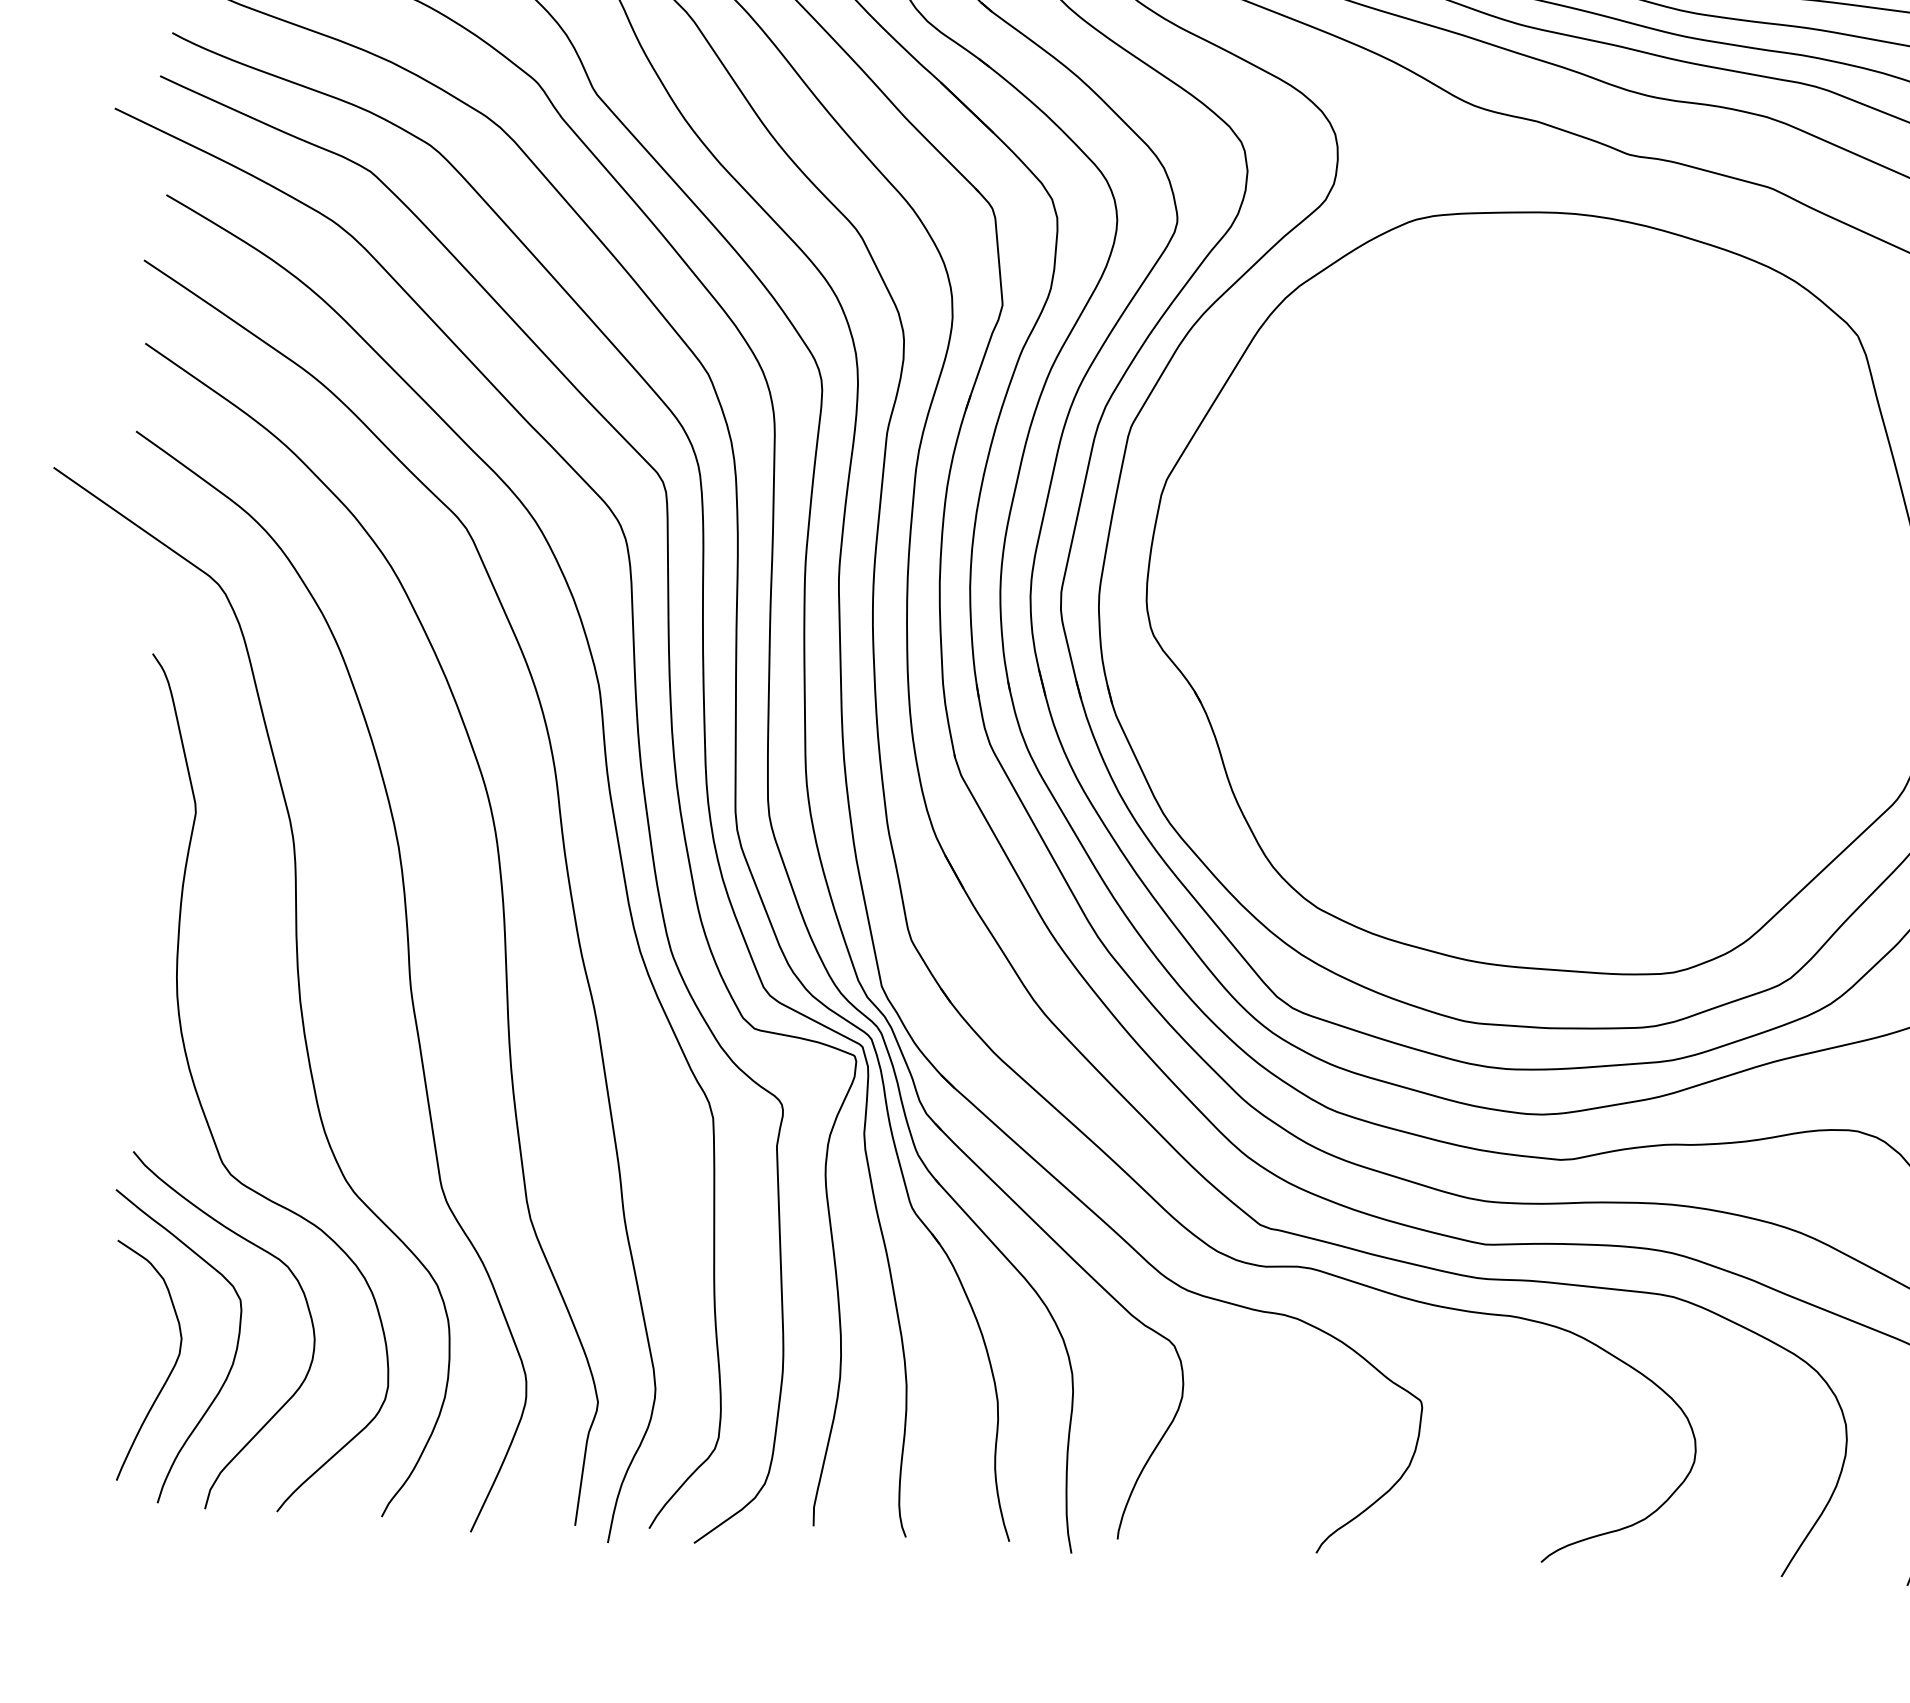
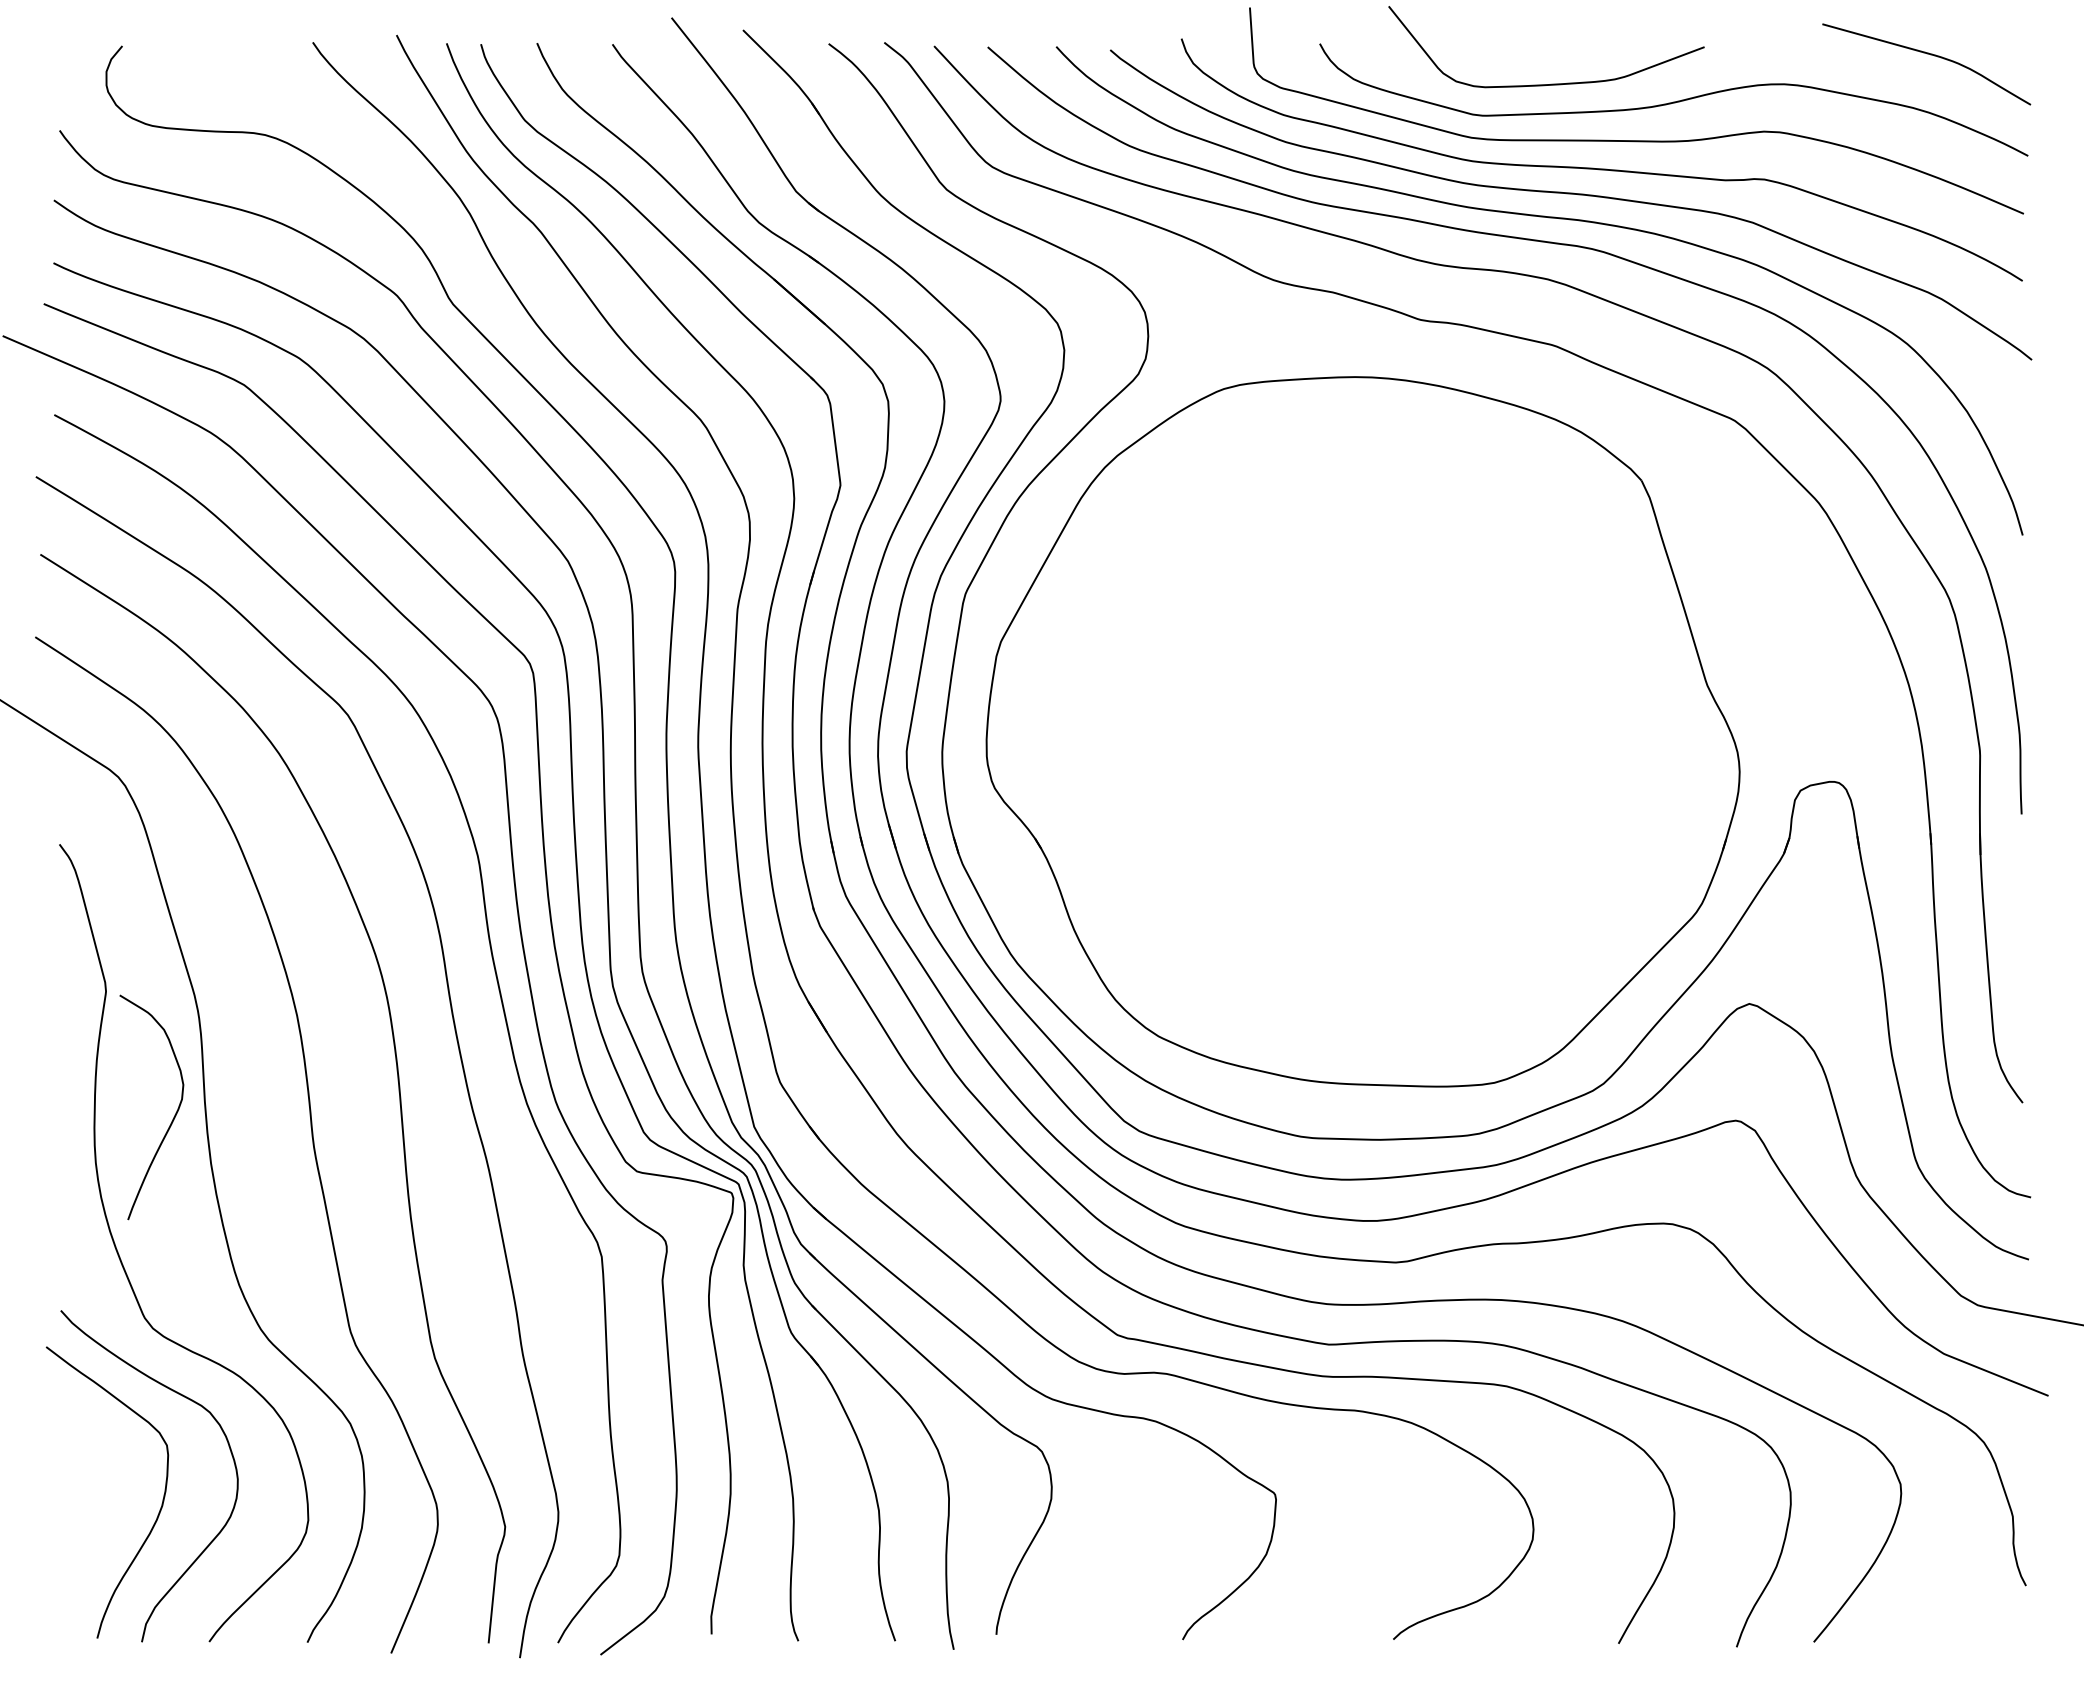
curve: (169, 1373) -> (173, 1117), moved

